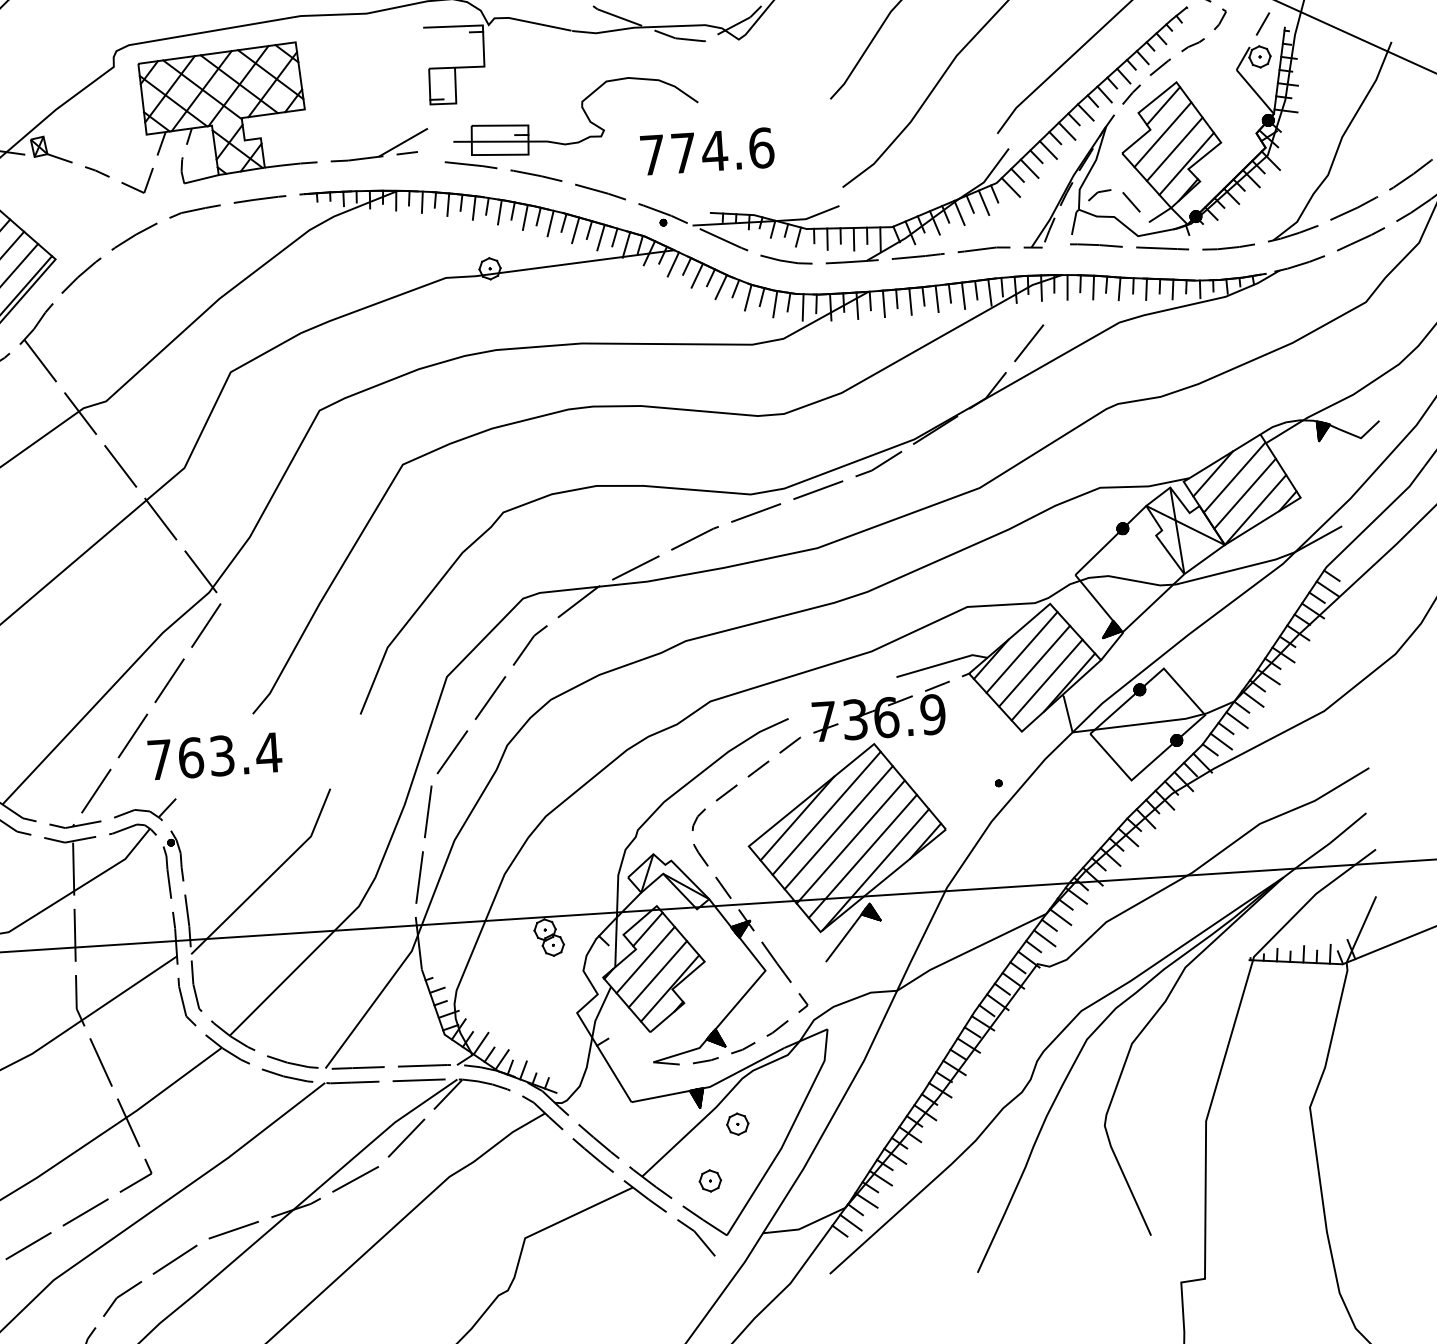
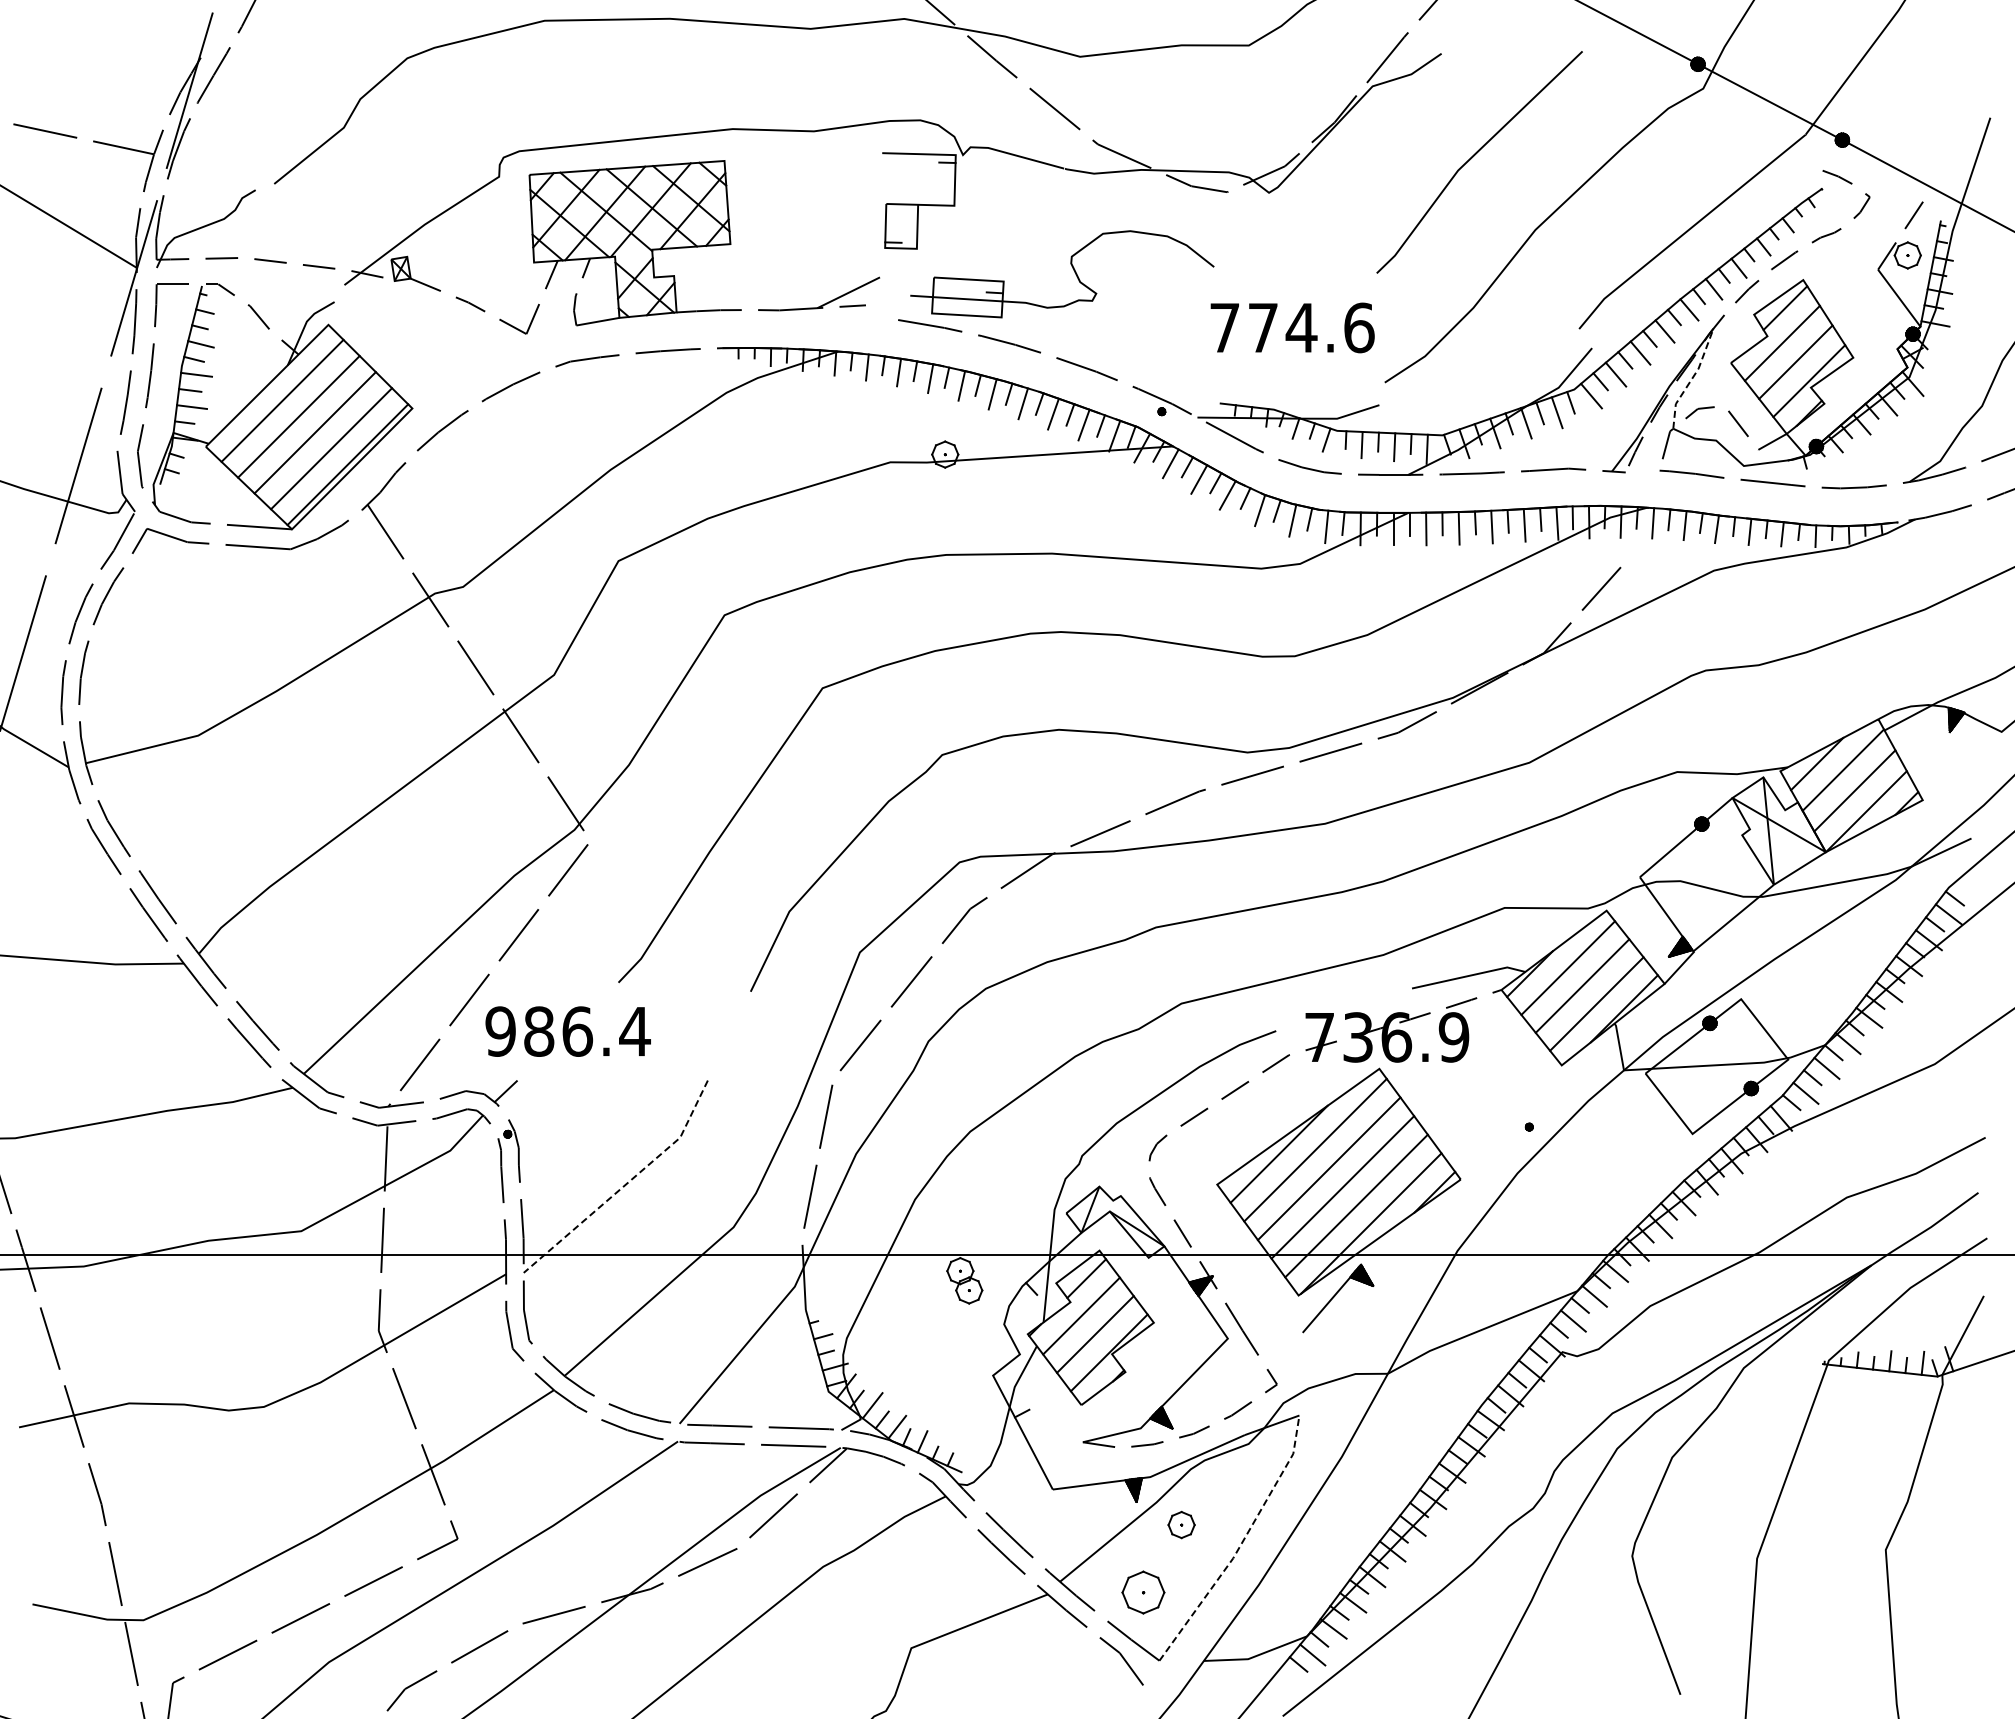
text: (707, 151) -> (1292, 327), moved
line: (1091, 167) -> (1692, 378), solid -> dashed
text: (191, 757) -> (539, 1031), 763.4 -> 986.4
line: (269, 877) -> (626, 1184), solid -> dashed
line: (787, 1136) -> (1241, 1543), solid -> dashed
part: (710, 1180) -> (1143, 1592), size x1.6

